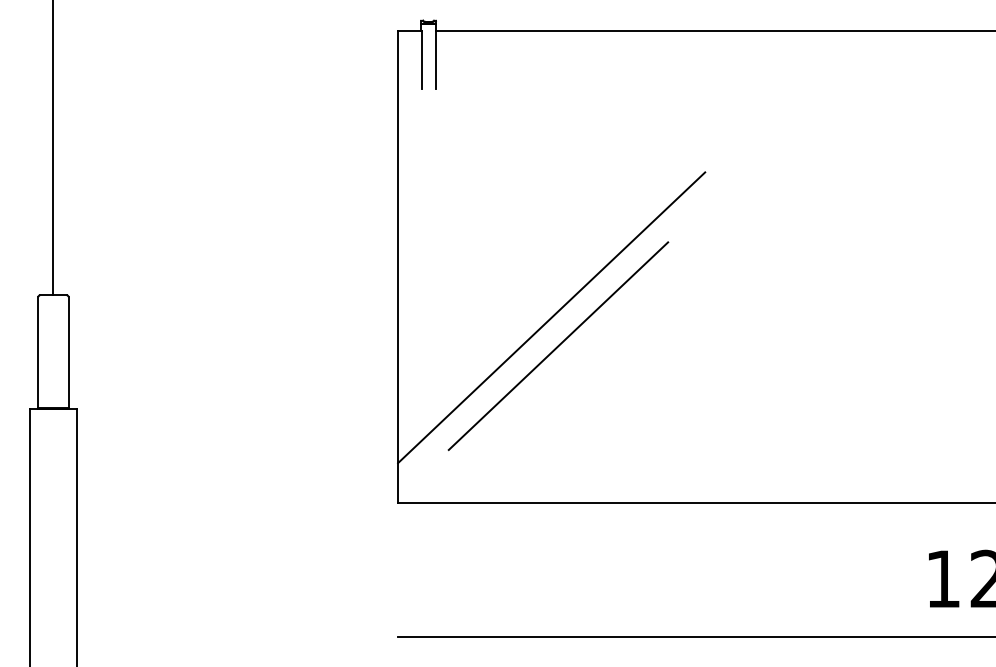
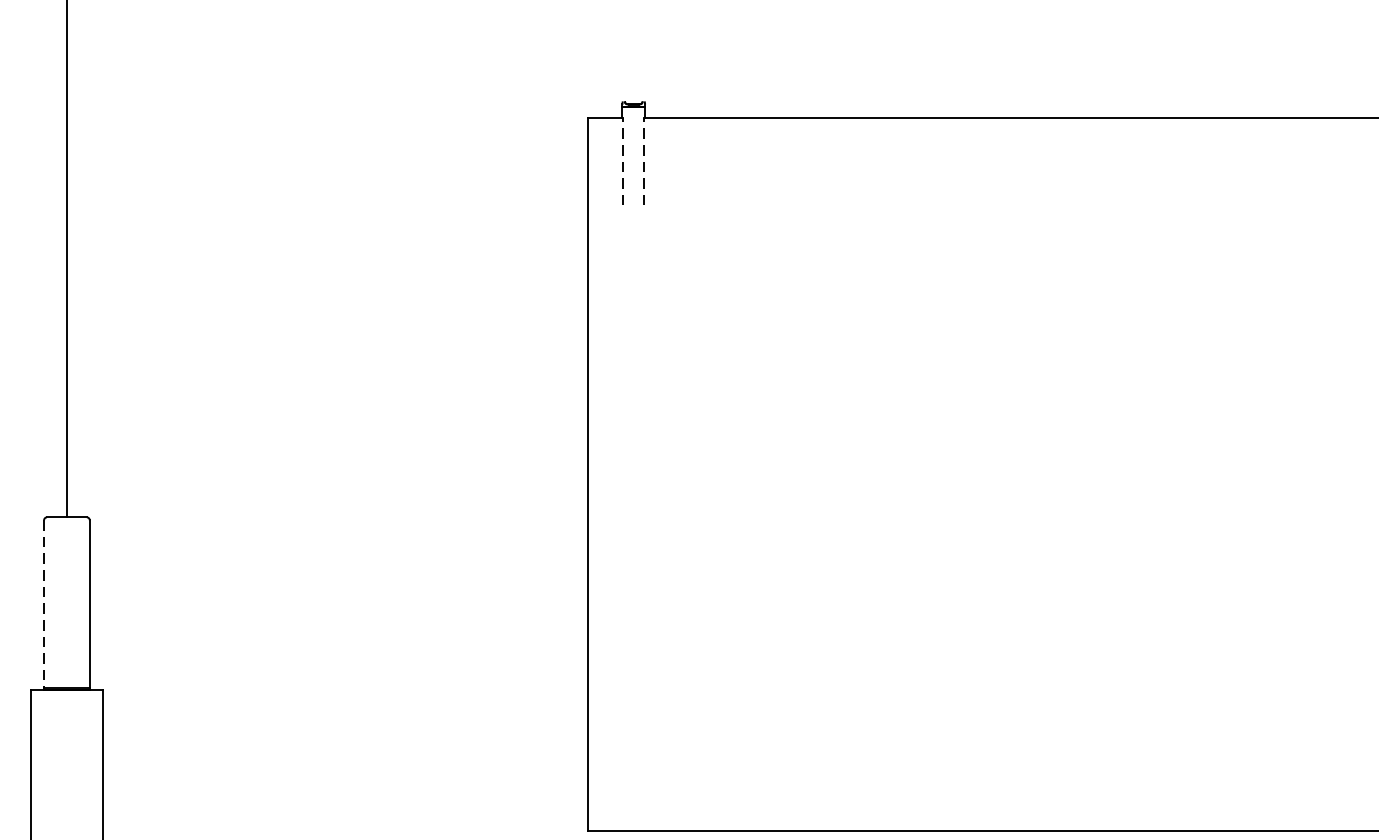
line: (421, 59) -> (622, 161), solid -> dashed
line: (435, 59) -> (644, 161), solid -> dashed
line: (551, 317) -> (819, 551), removed
line: (558, 346) -> (829, 594), removed
line: (38, 353) -> (44, 605), solid -> dashed

